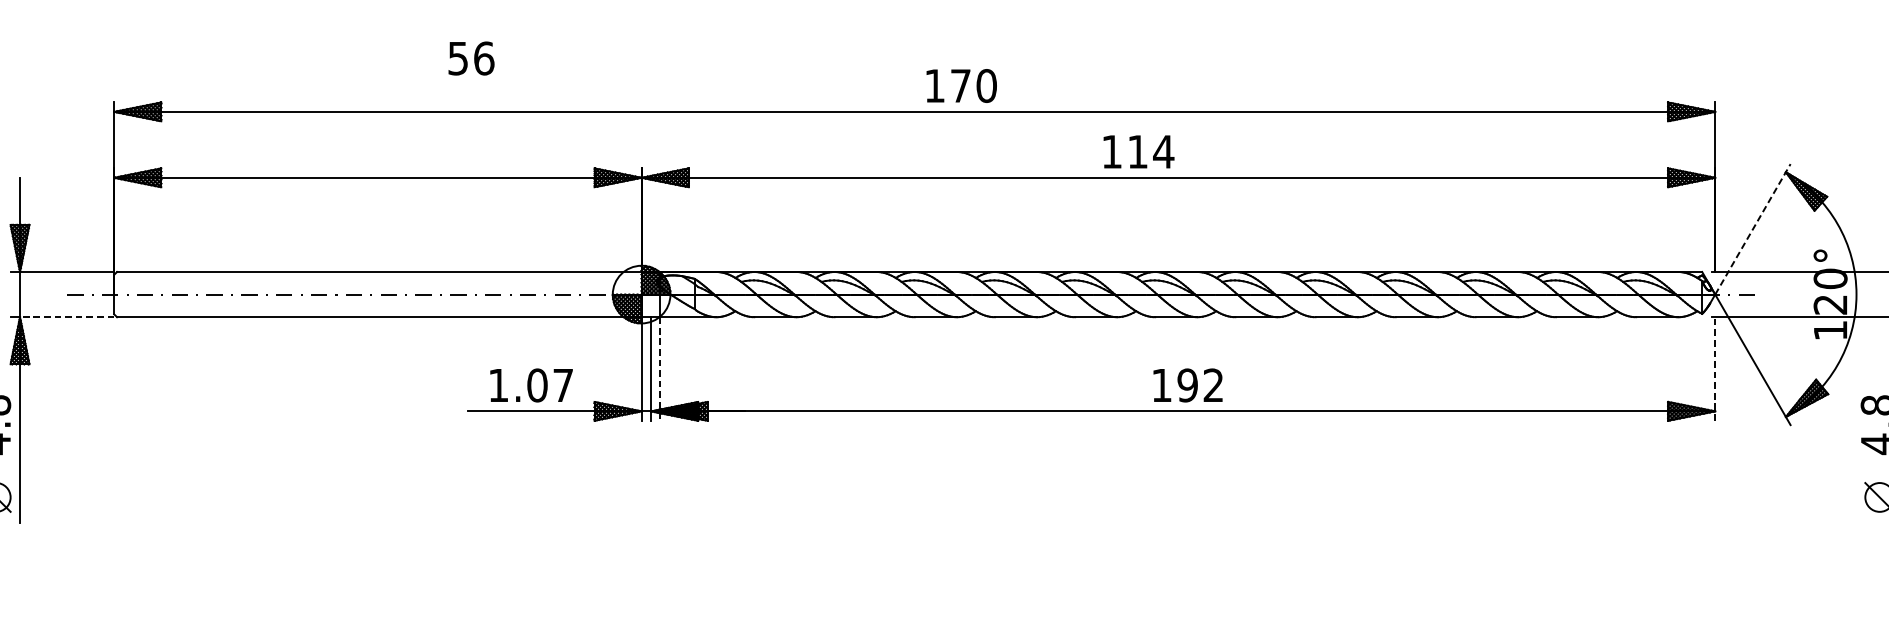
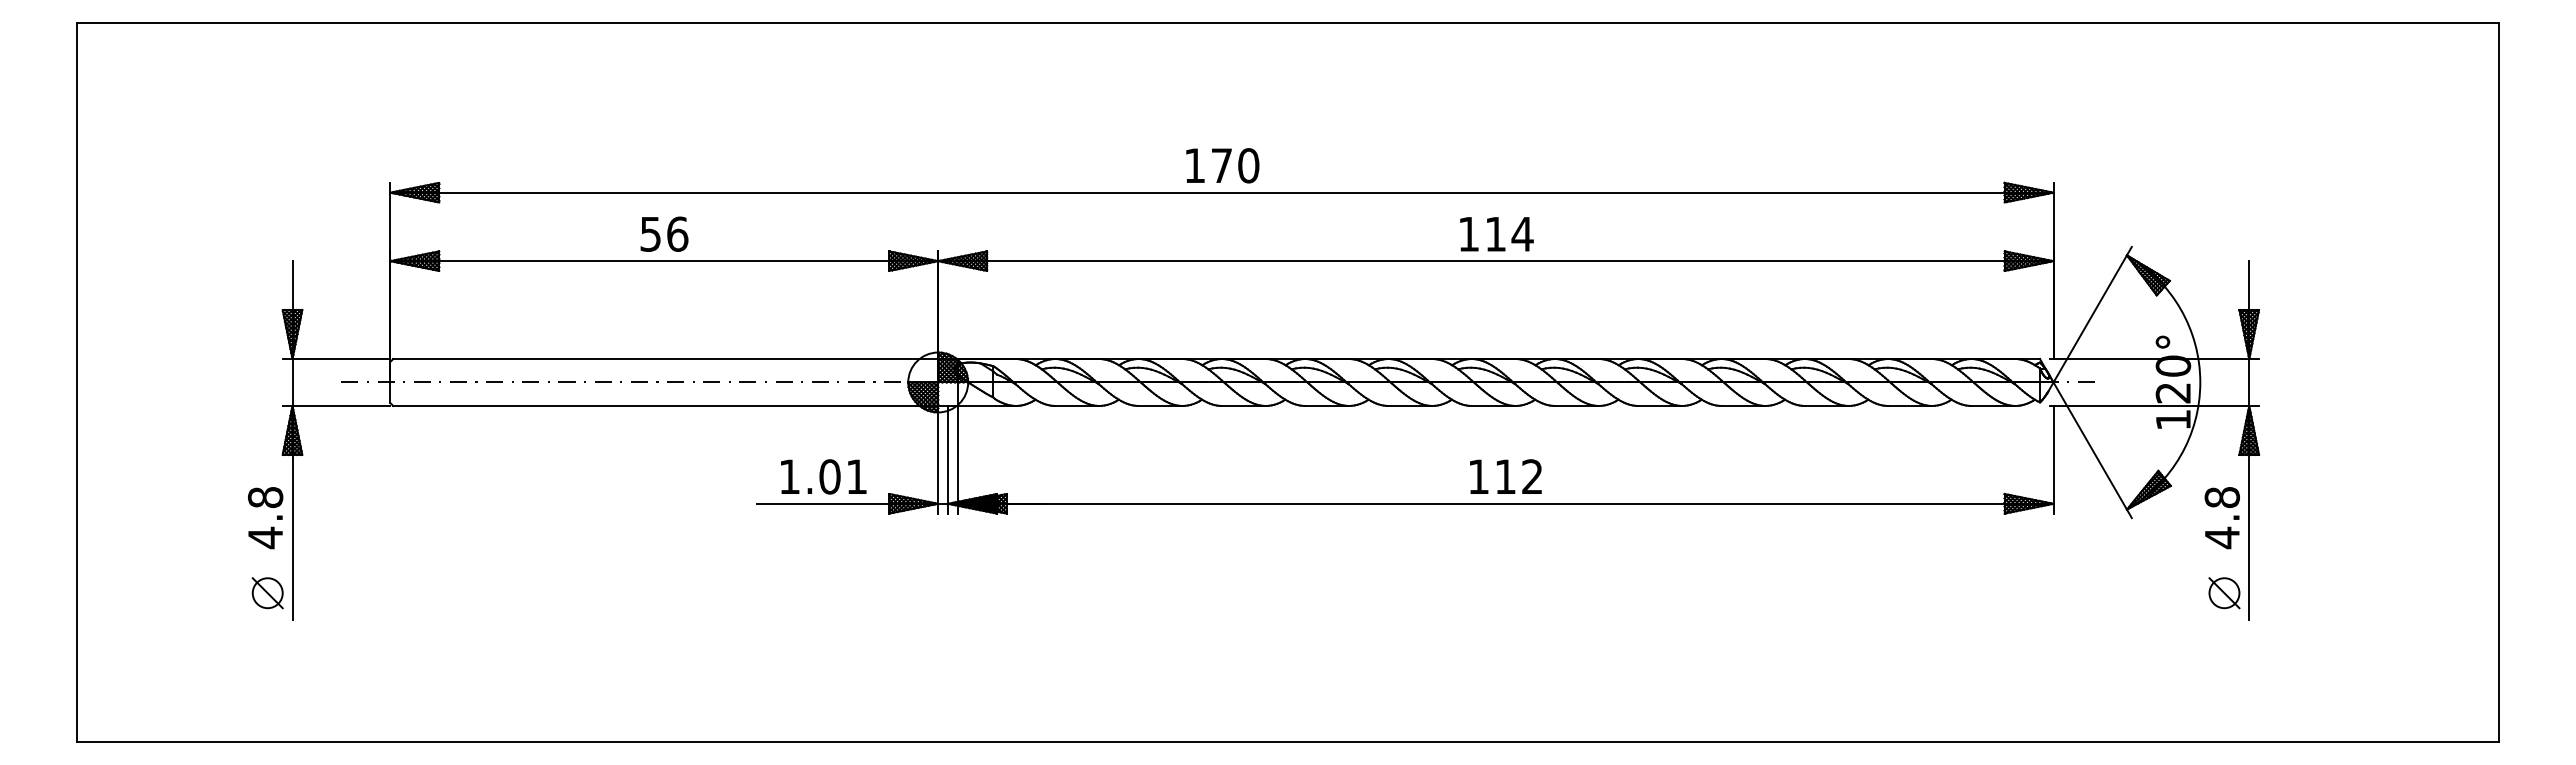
text: (471, 57) -> (664, 233), moved
text: (961, 85) -> (1222, 165), moved
text: (1138, 152) -> (1496, 234), moved
line: (1752, 229) -> (2092, 314), dashed -> solid
line: (67, 316) -> (341, 405), dashed -> solid
line: (660, 368) -> (957, 459), dashed -> solid
line: (1715, 368) -> (2053, 459), dashed -> solid
text: (562, 385) -> (856, 476), 1.07 -> 1.01
text: (1187, 385) -> (1505, 476), 192 -> 112

